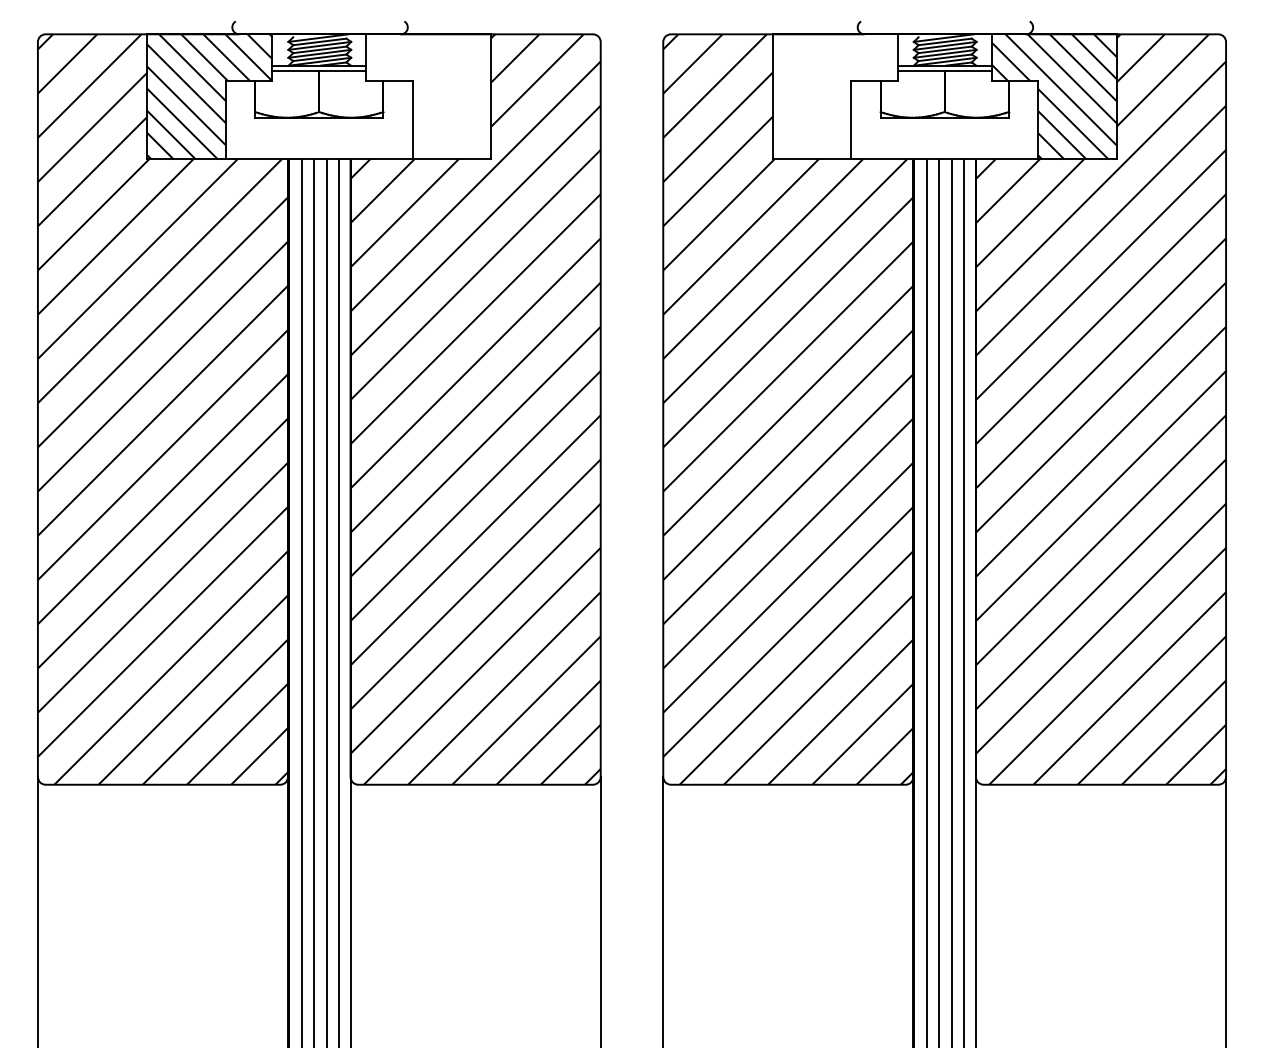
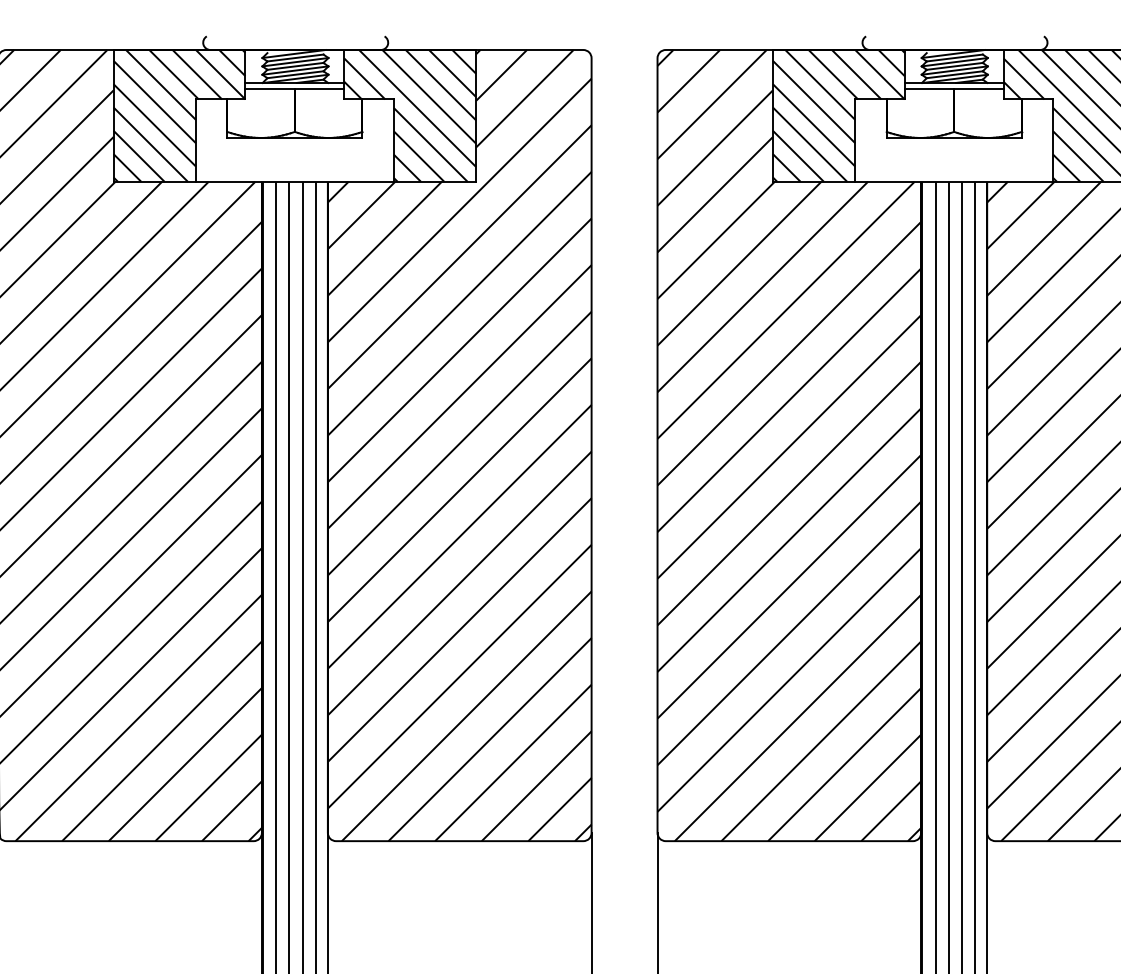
hatch: (428, 96) -> (410, 115), added
hatch: (834, 96) -> (838, 115), added

